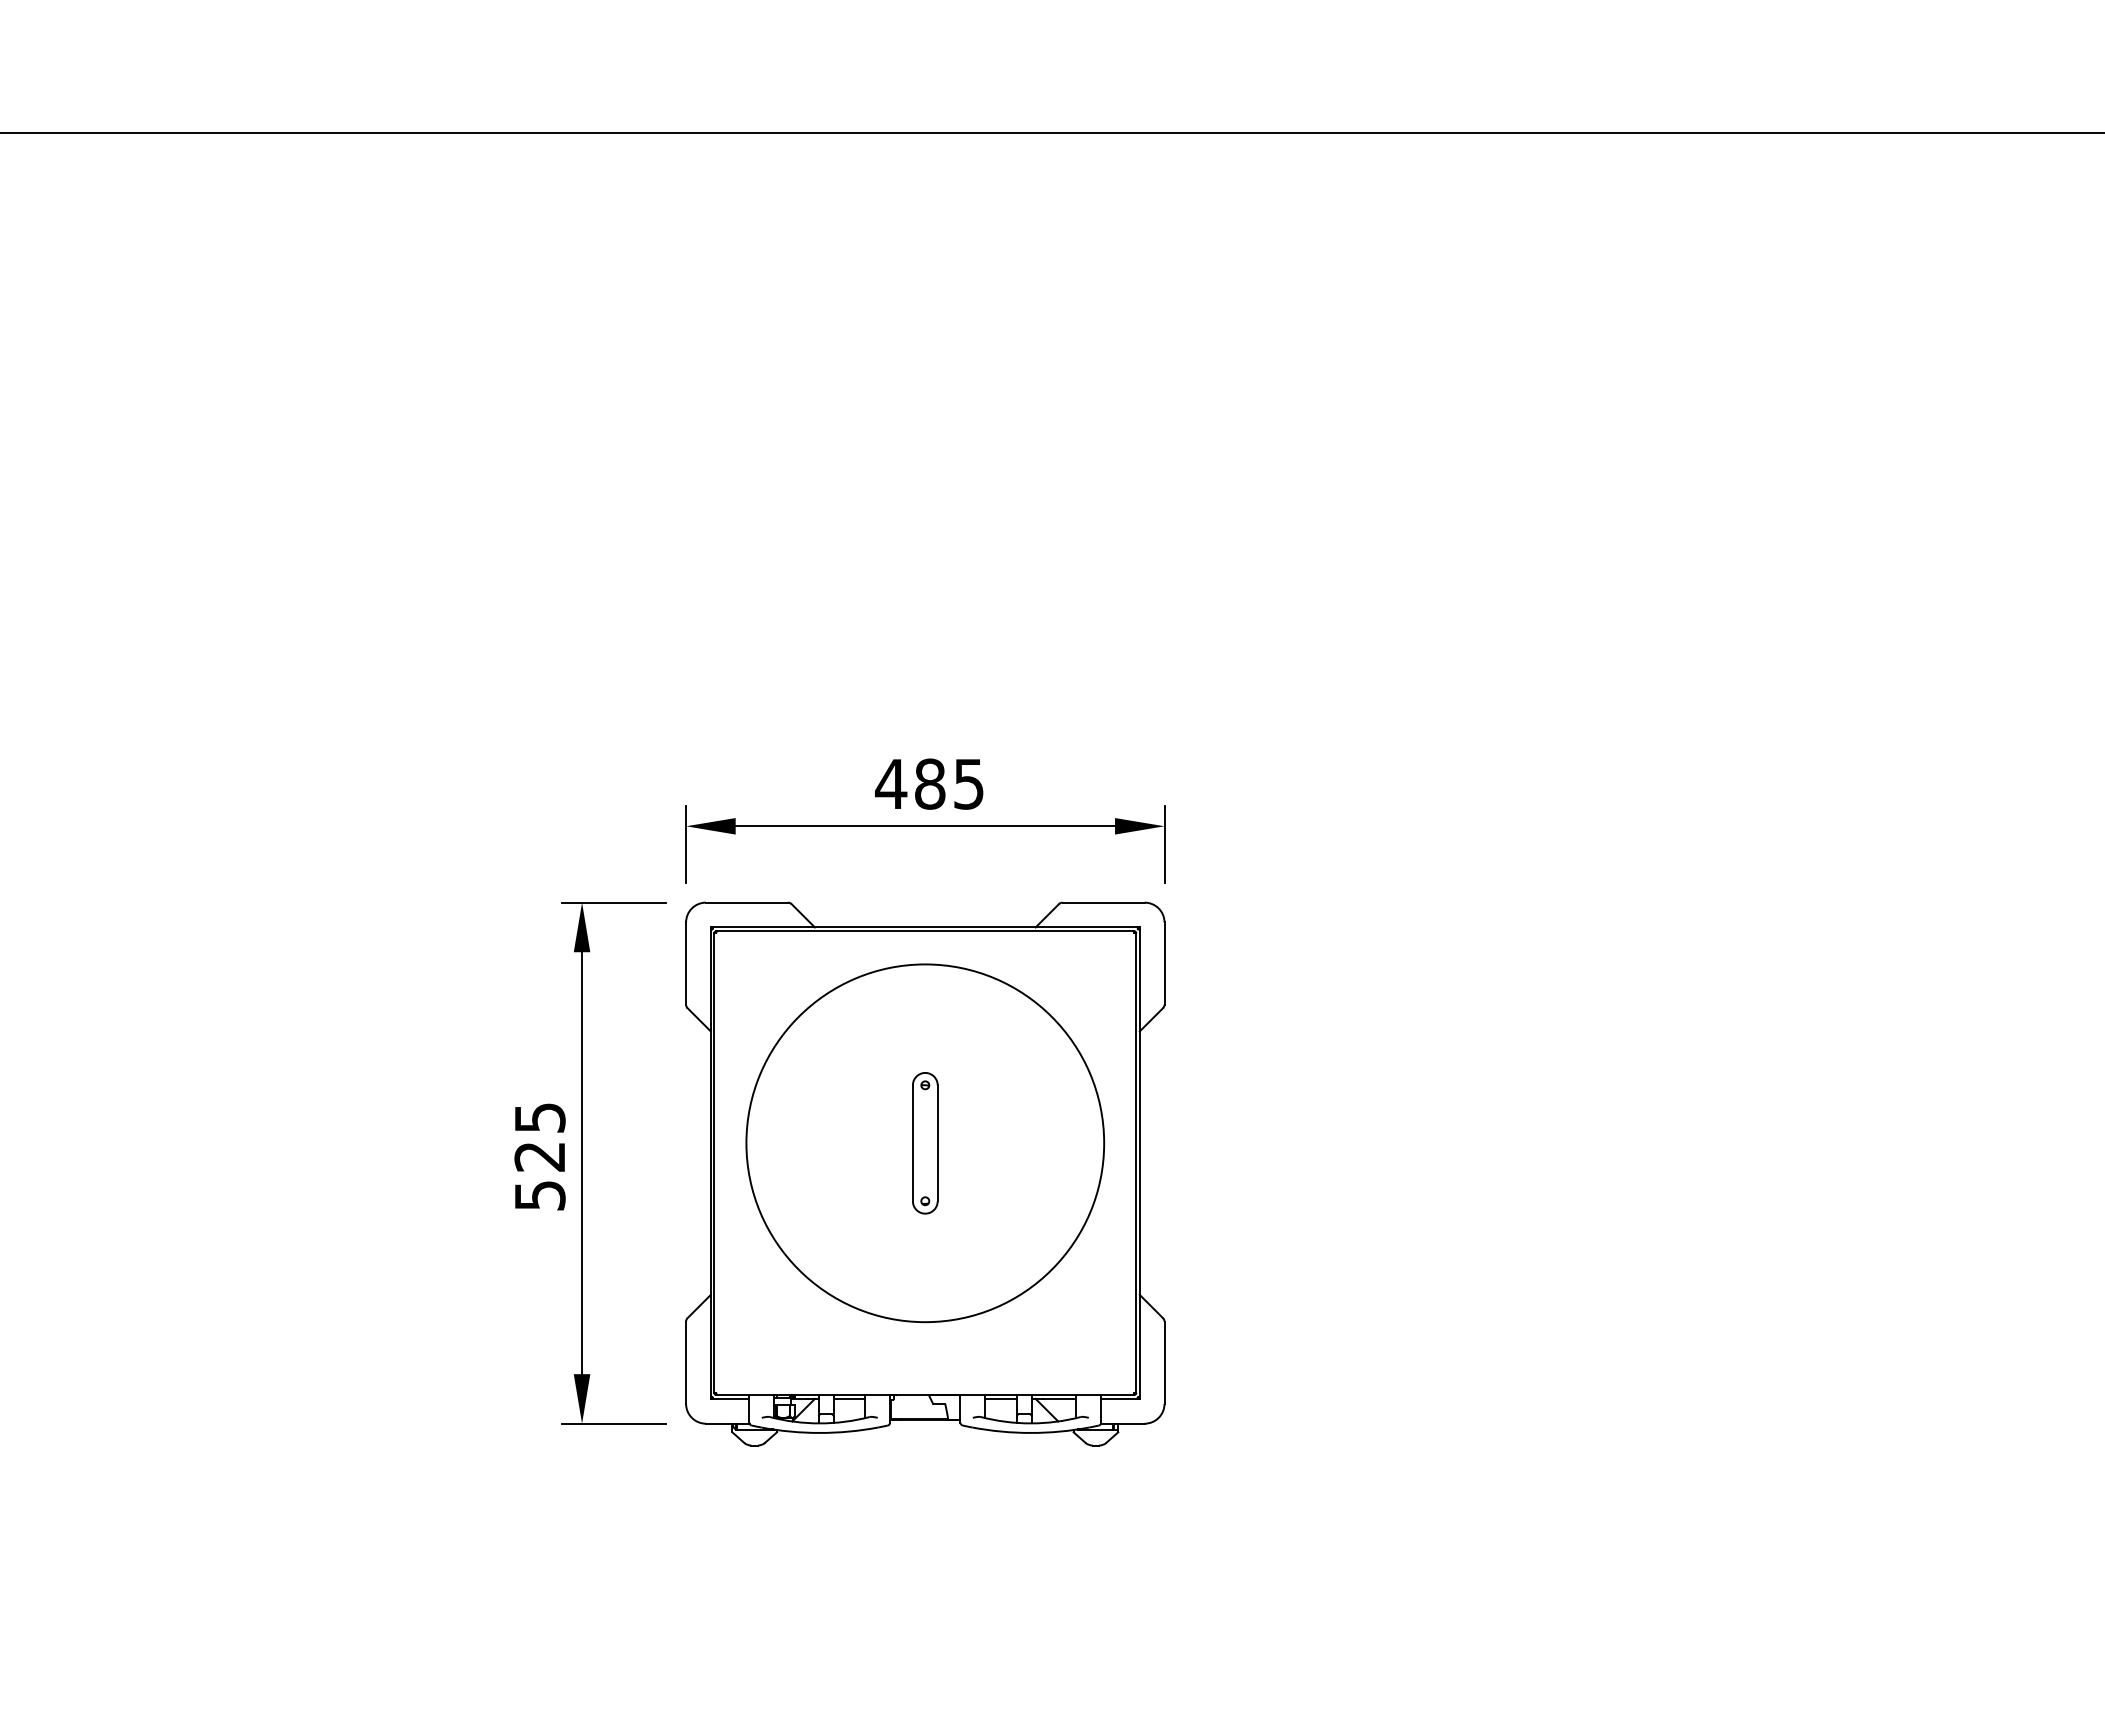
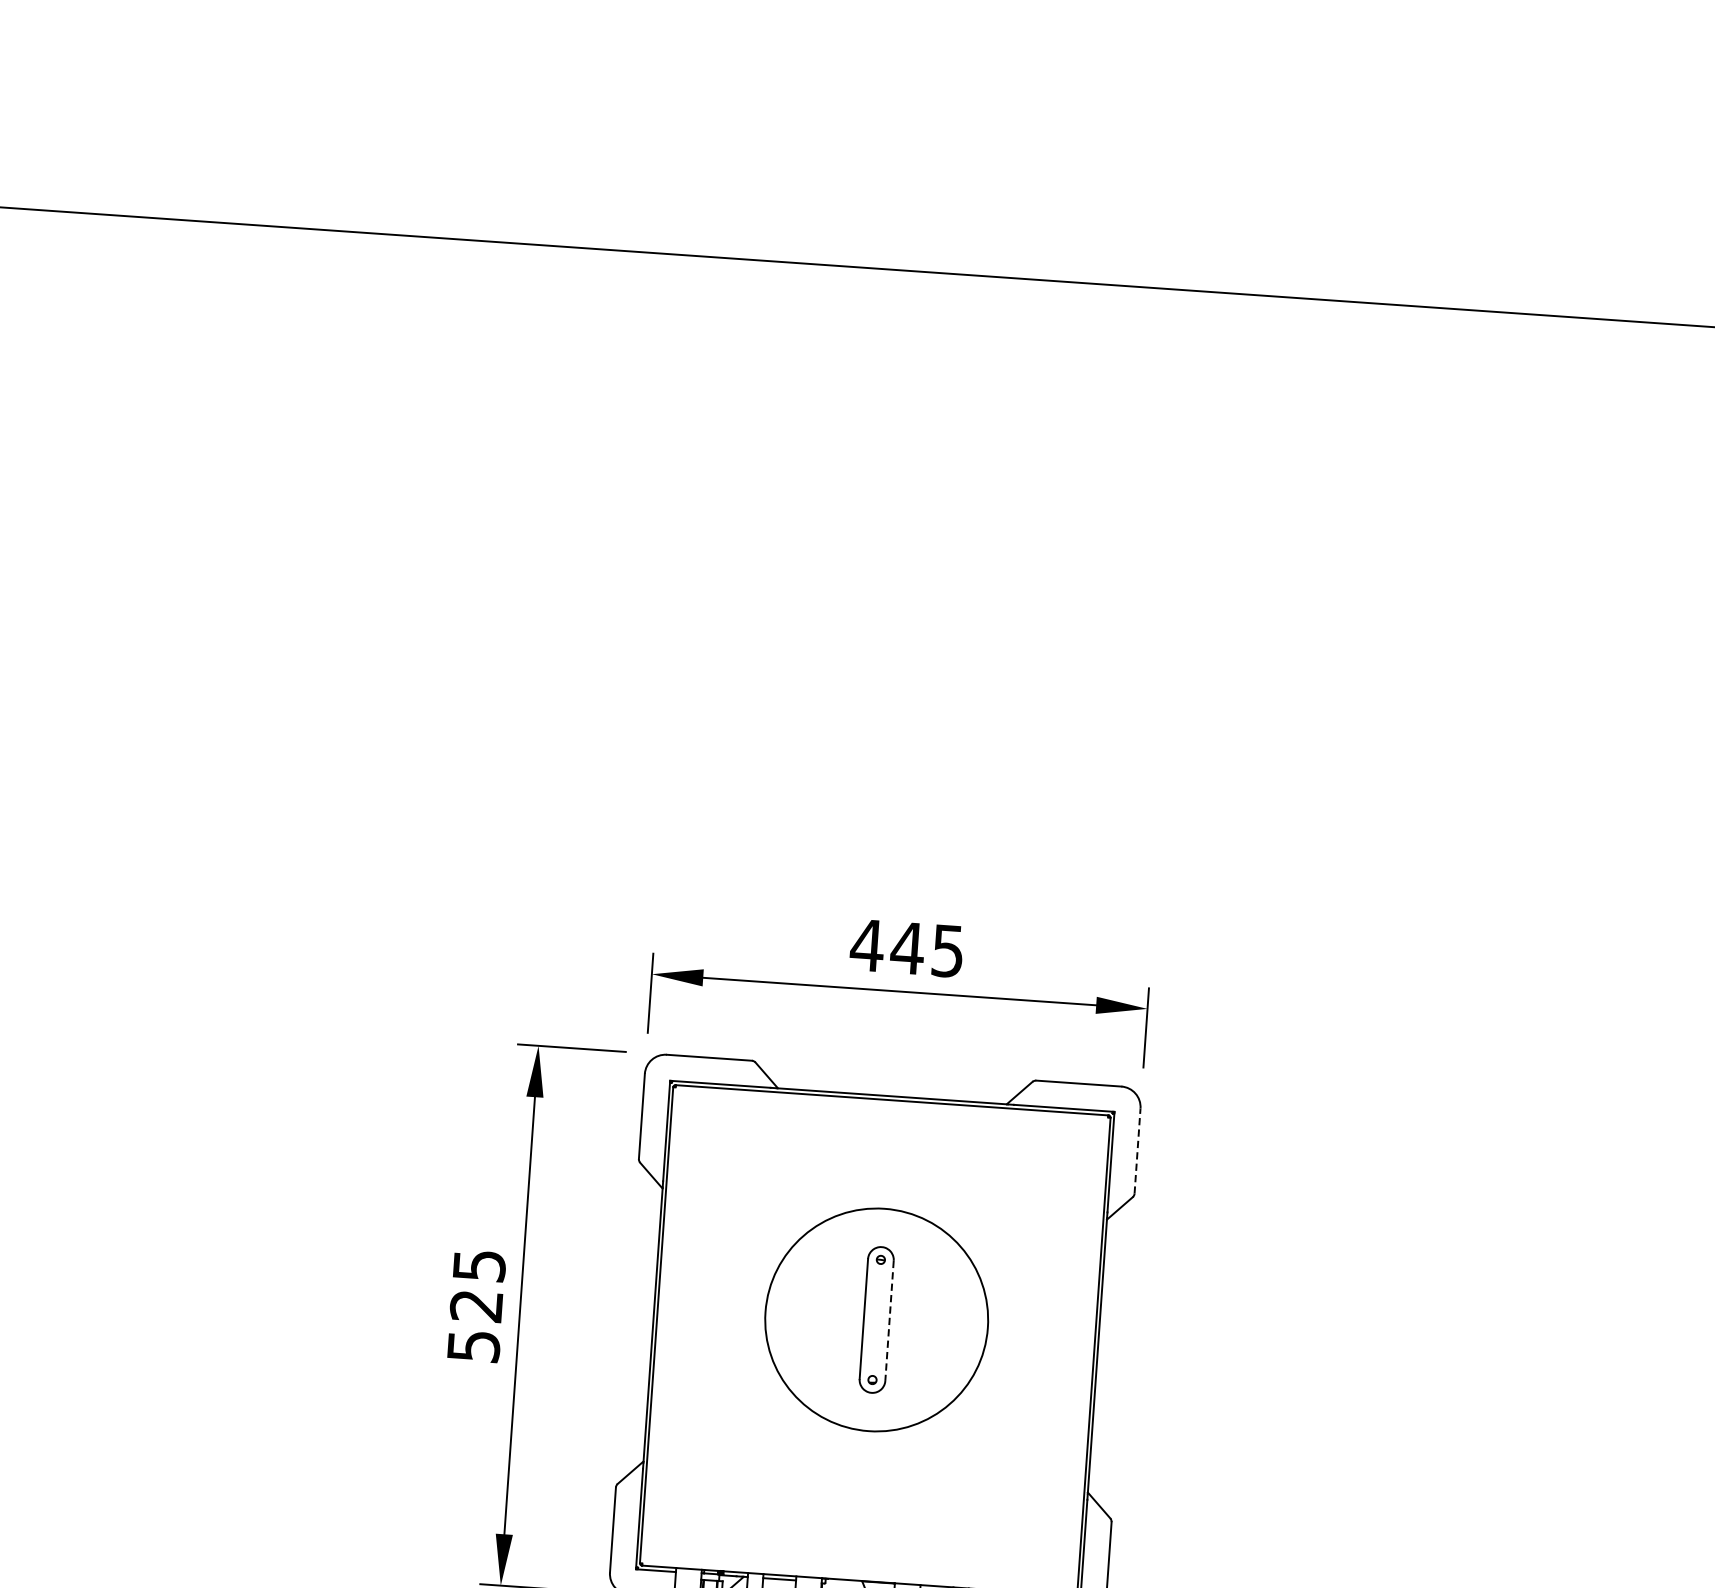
text: (929, 783) -> (907, 947), 485 -> 445
line: (1164, 963) -> (1137, 1151), solid -> dashed
circle: (925, 1143) -> (876, 1320), size x0.6
line: (937, 1143) -> (889, 1321), solid -> dashed

